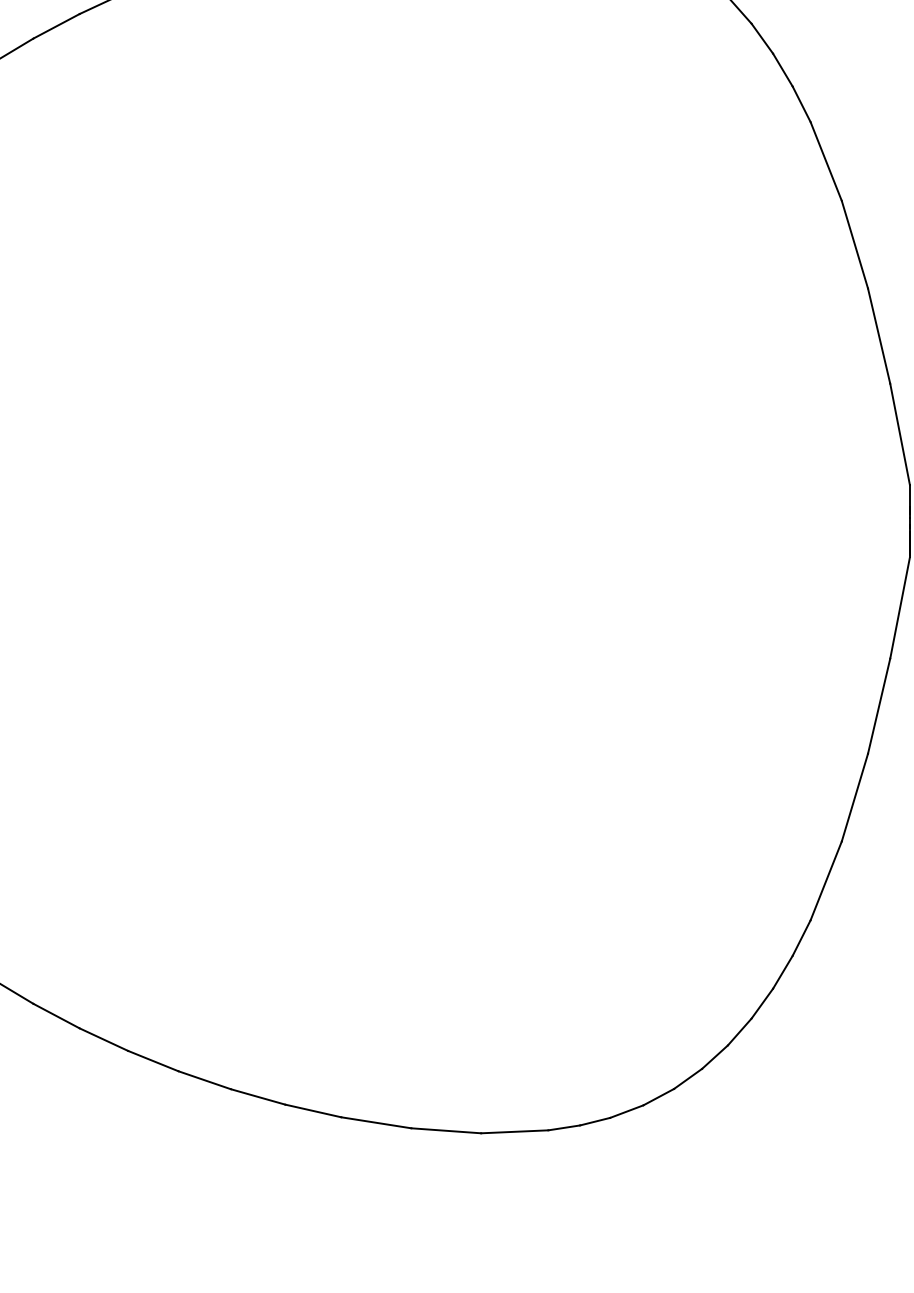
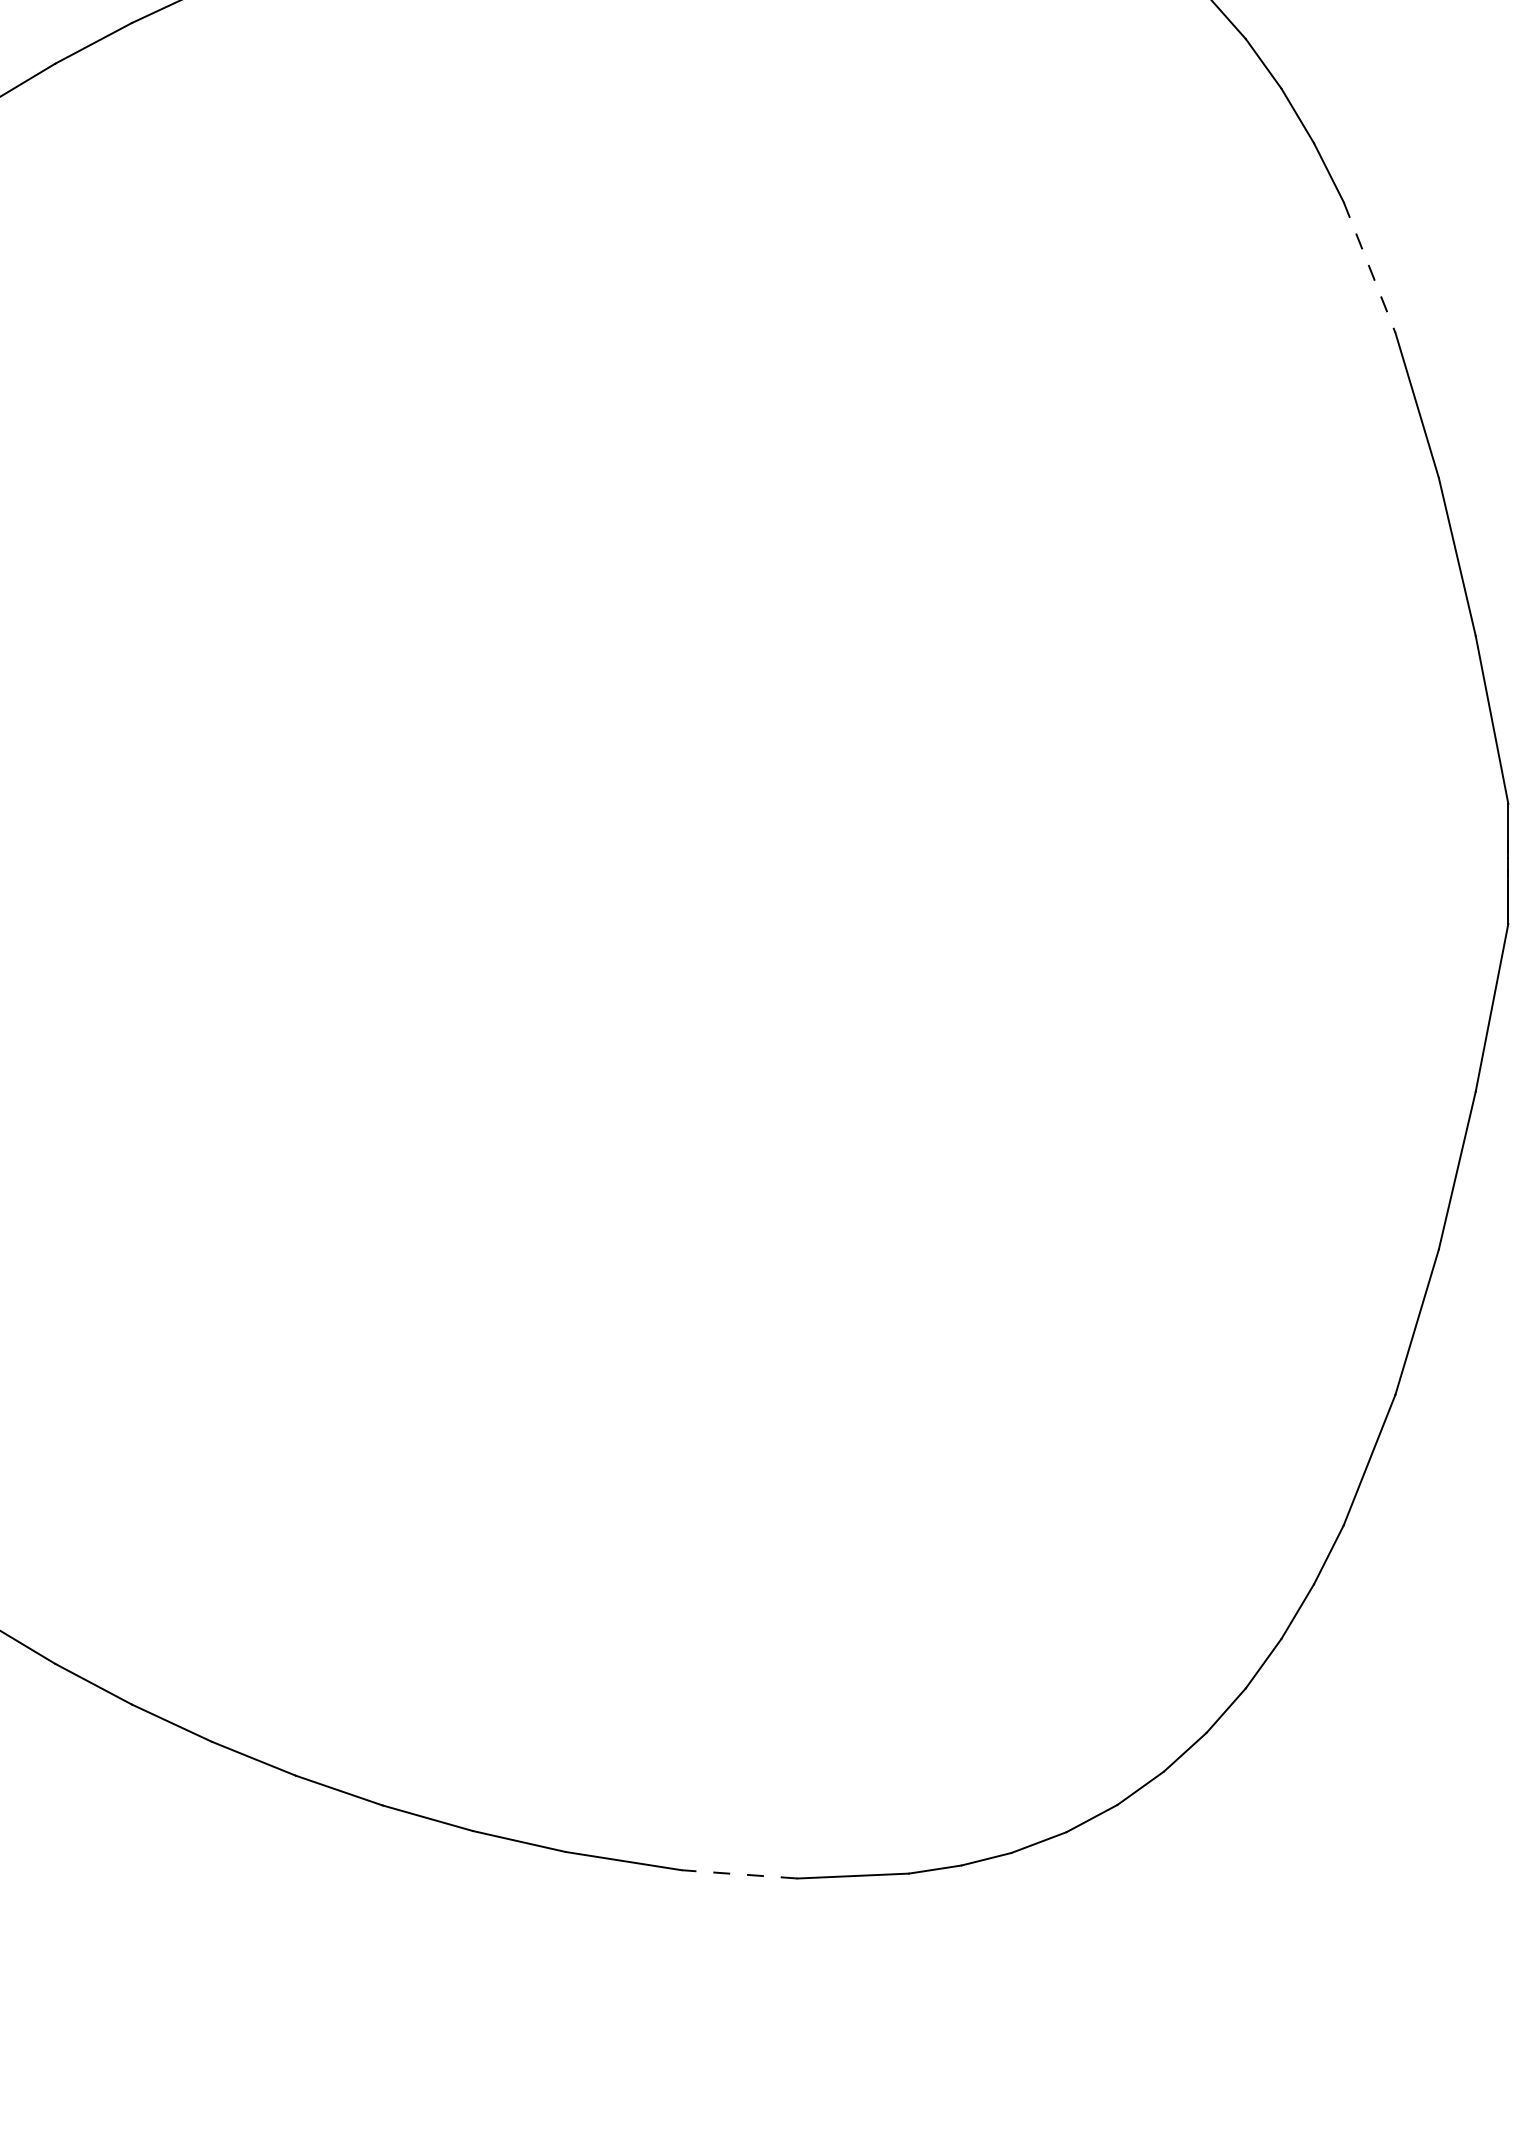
line: (826, 161) -> (1370, 267), solid -> dashed
line: (445, 1130) -> (738, 1873), solid -> dashed

